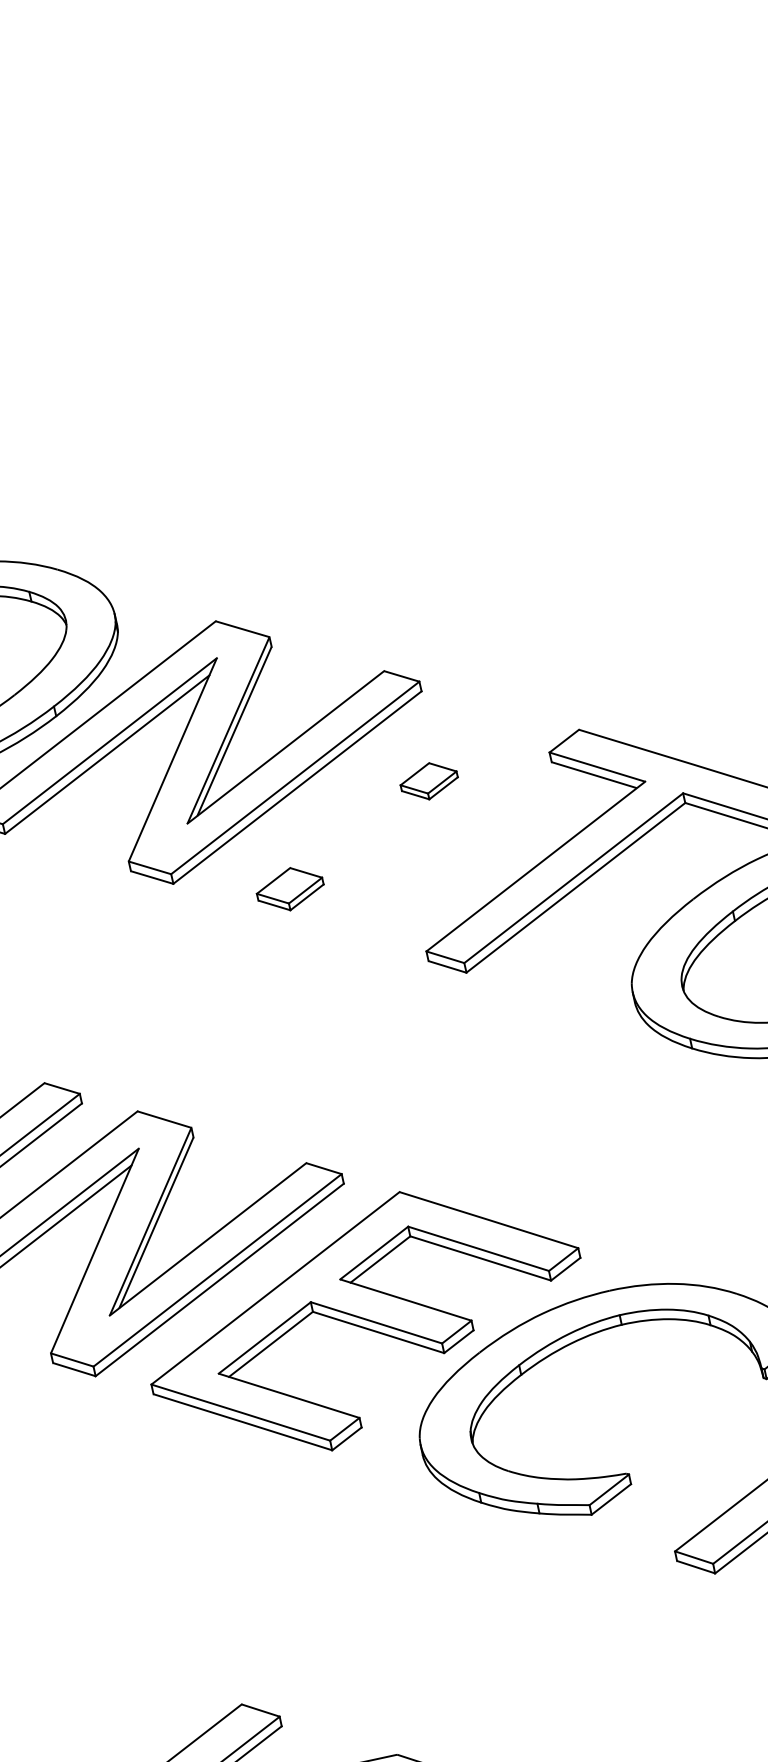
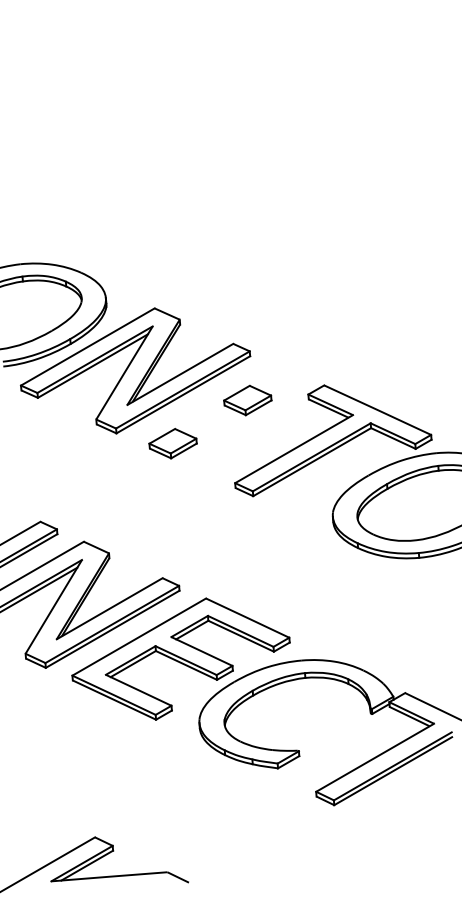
part: (428, 781) -> (247, 400), size x1.67
part: (289, 888) -> (172, 443), size x1.43

